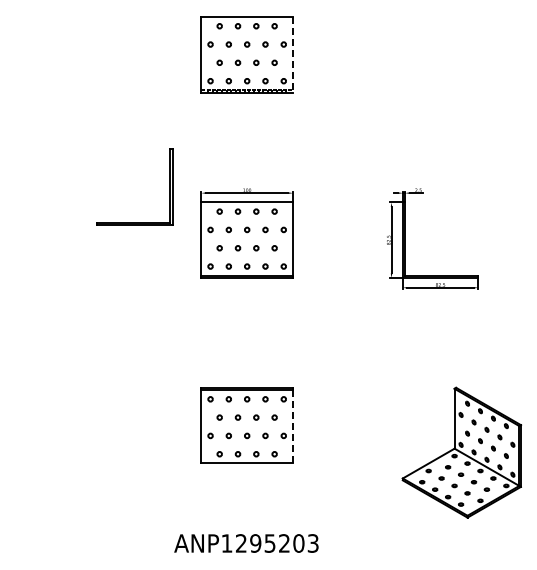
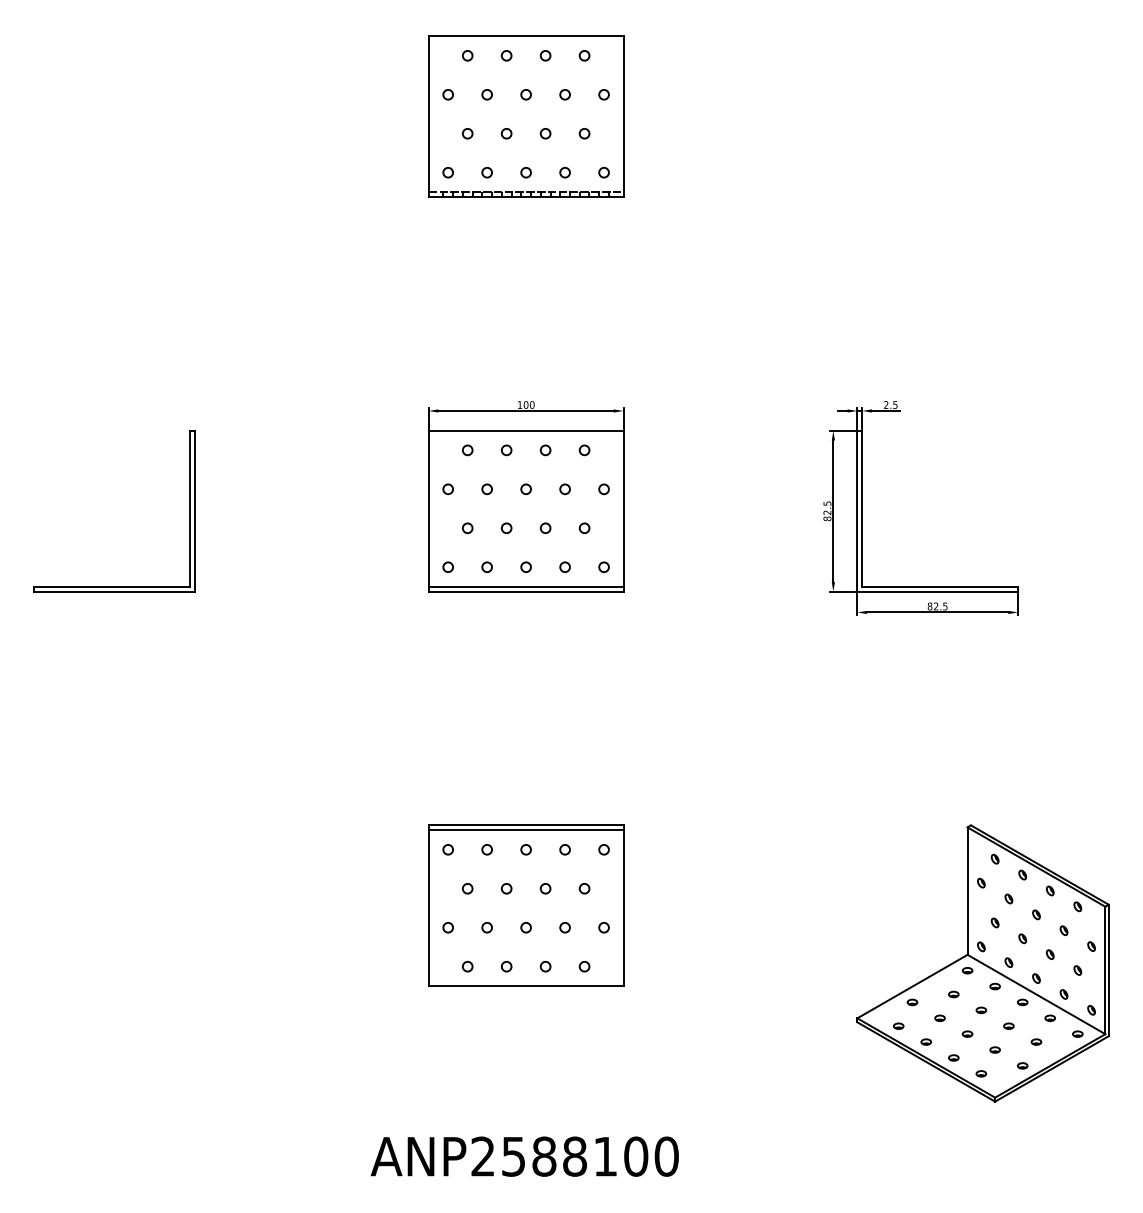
line: (292, 54) -> (622, 115), dashed -> solid
part: (169, 186) -> (188, 509), moved
line: (292, 426) -> (622, 907), dashed -> solid
text: (269, 543) -> (573, 1156), ANP1295203 -> ANP2588100

